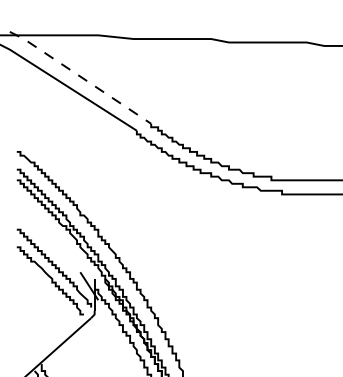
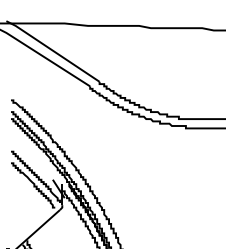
line: (81, 76) -> (53, 50), dashed -> solid

